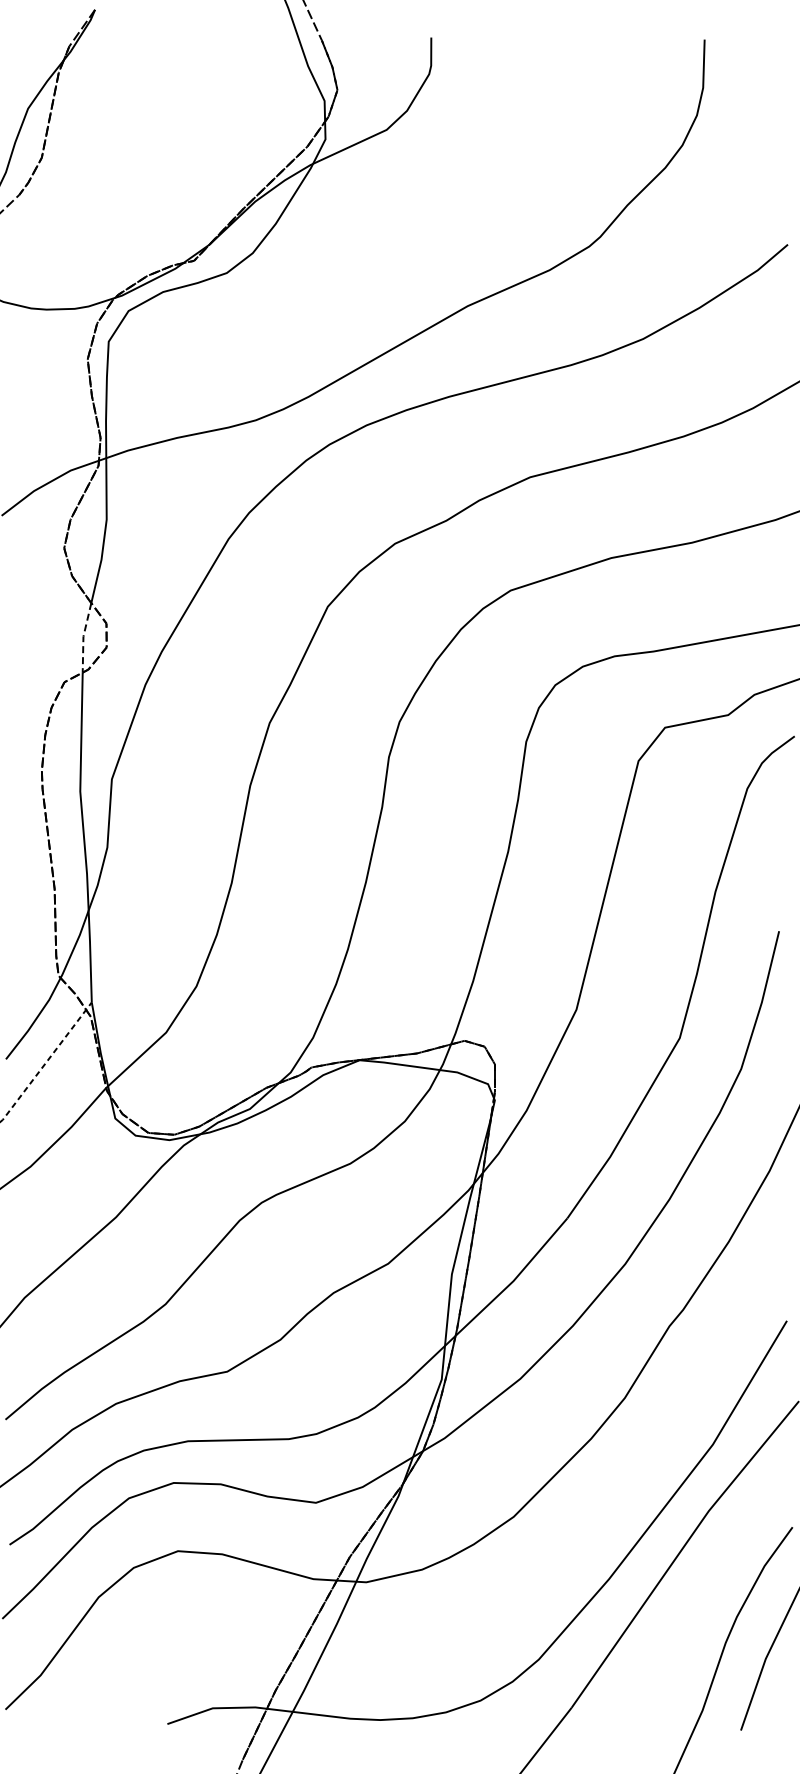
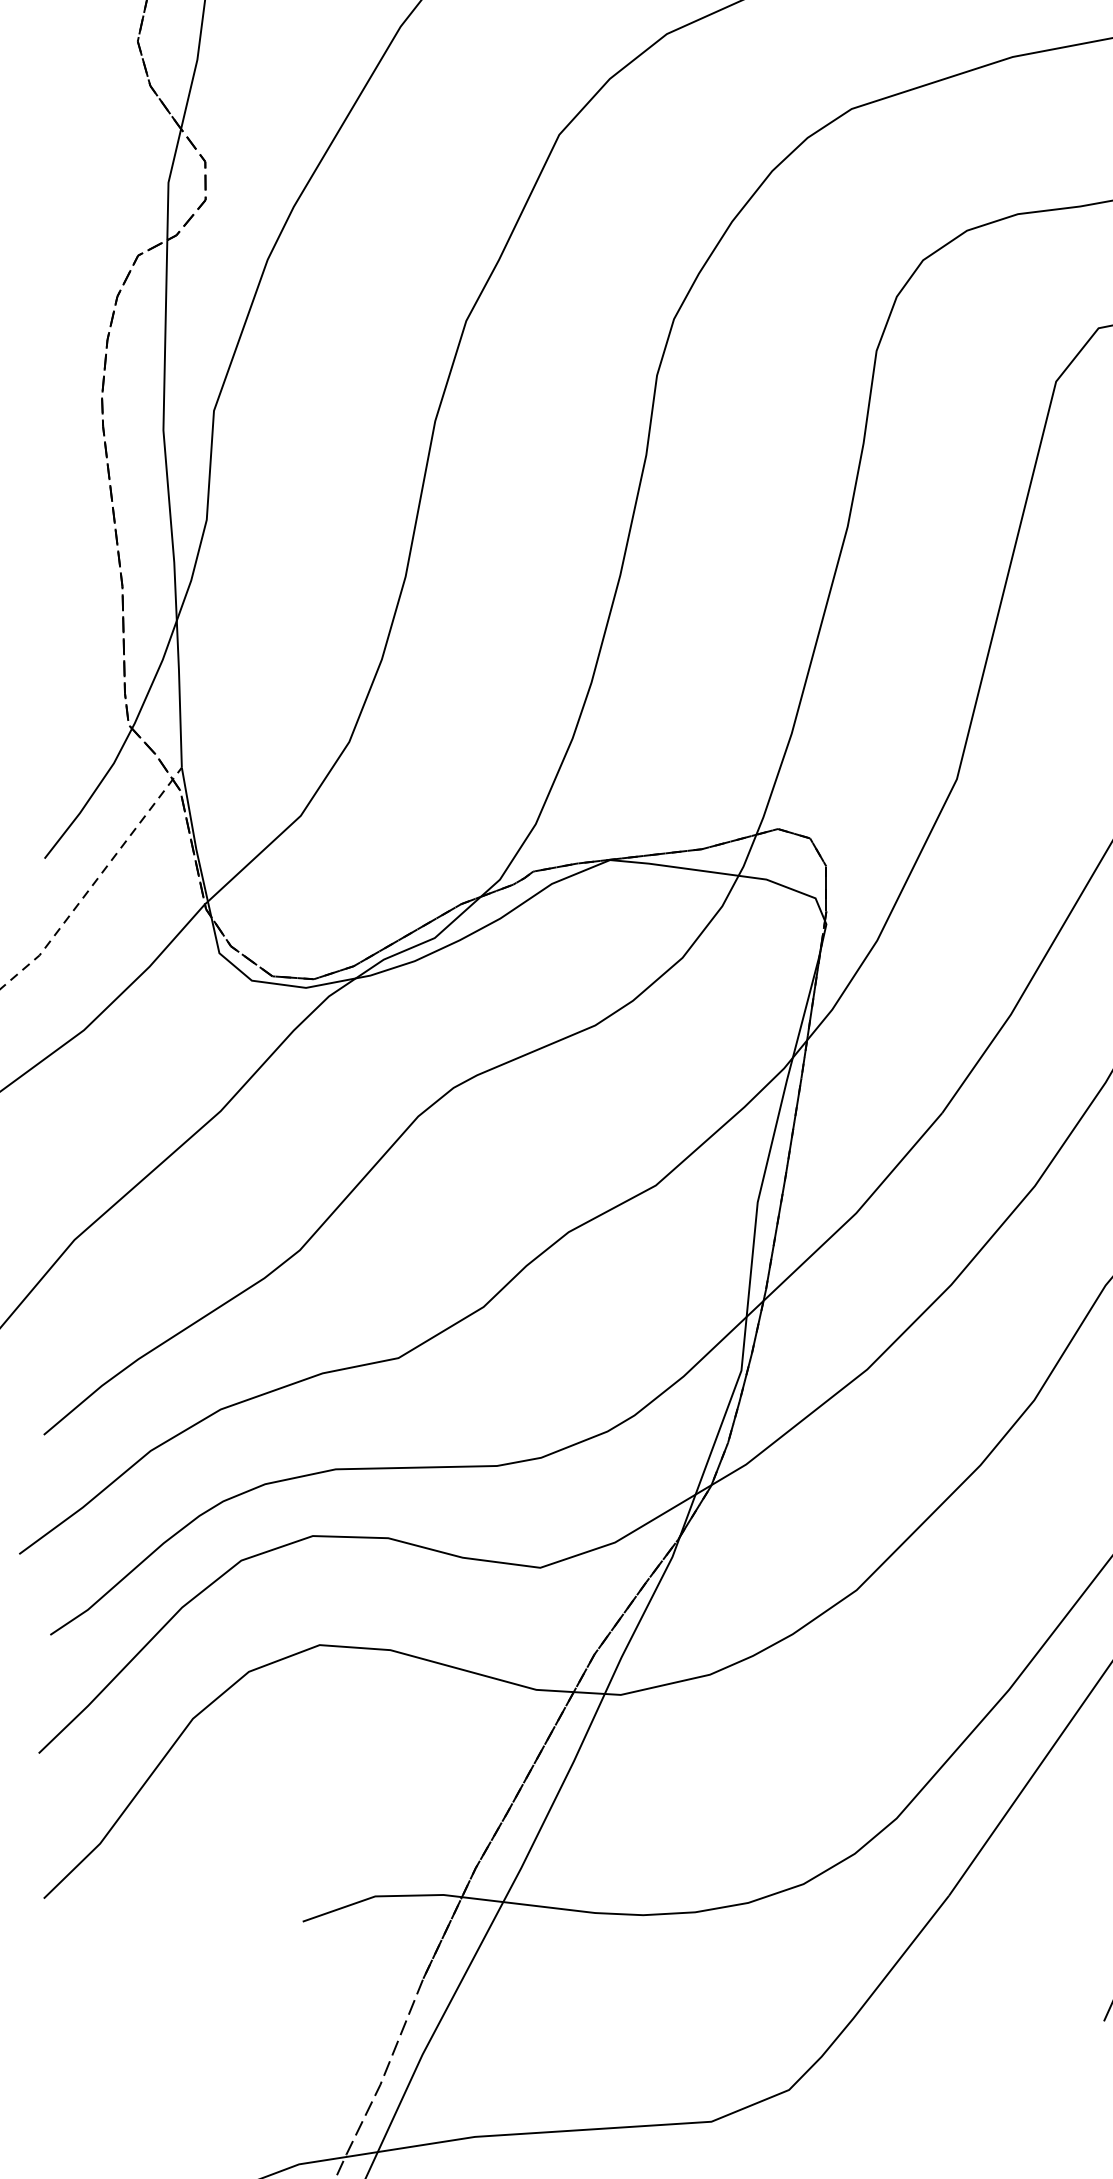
line: (83, 636) -> (168, 182), dashed -> solid

